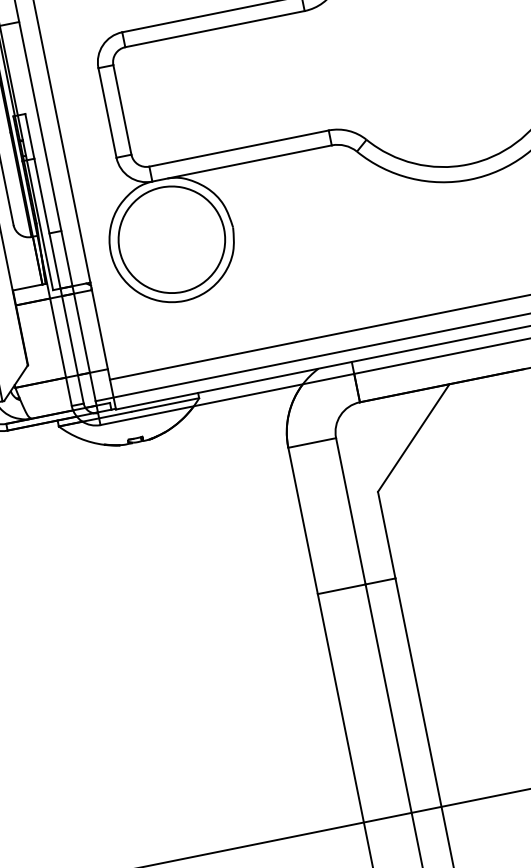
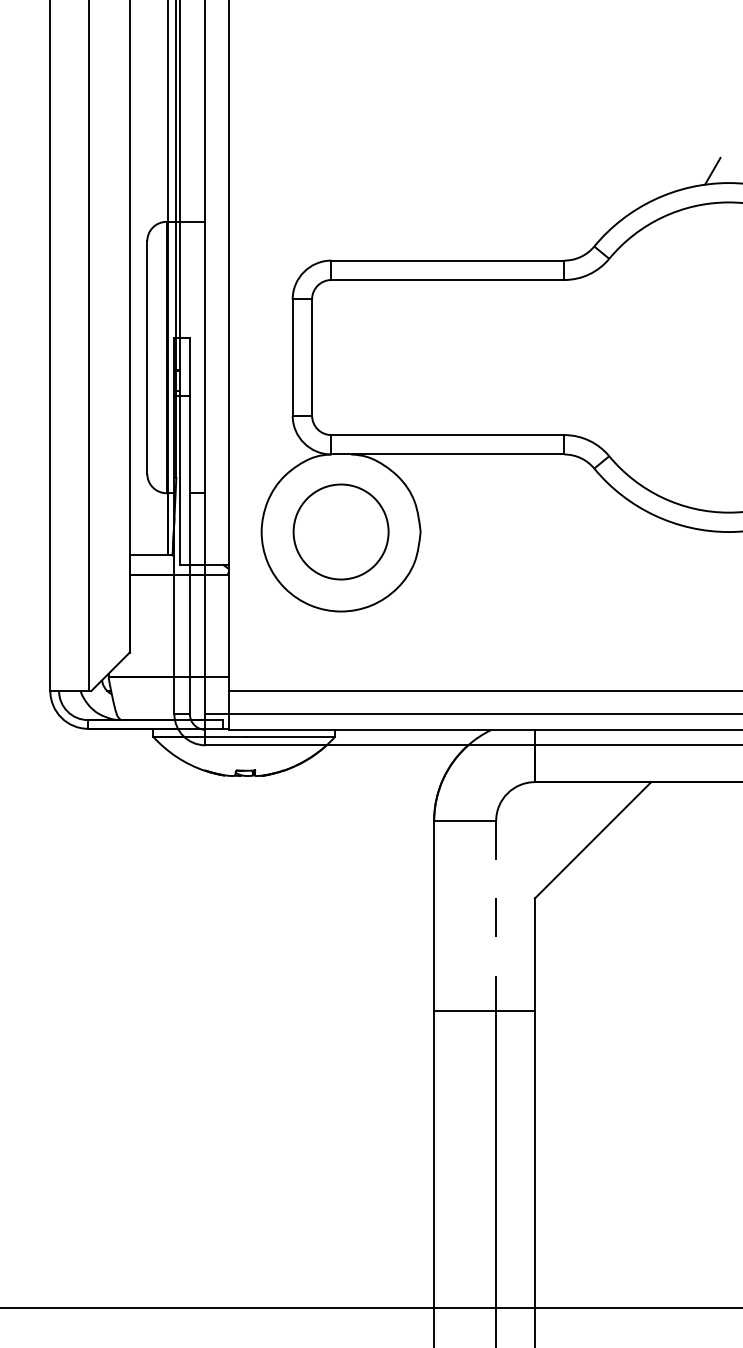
part: (171, 239) -> (340, 531), size x0.7
line: (351, 511) -> (496, 916), solid -> dashed

